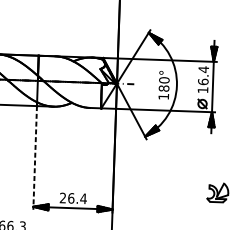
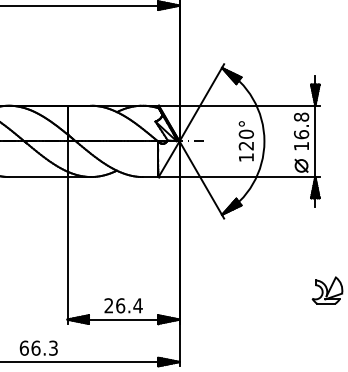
text: (203, 69) -> (301, 117), 16.4 -> 16.8
text: (163, 88) -> (245, 145), 180° -> 120°
line: (35, 157) -> (67, 250), dashed -> solid

